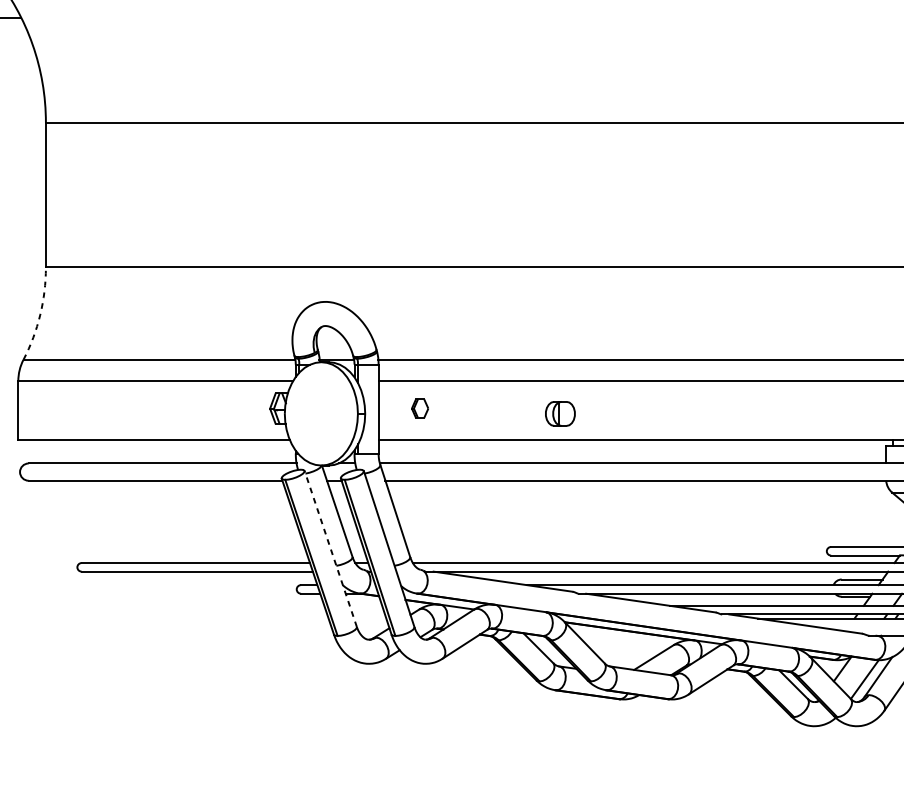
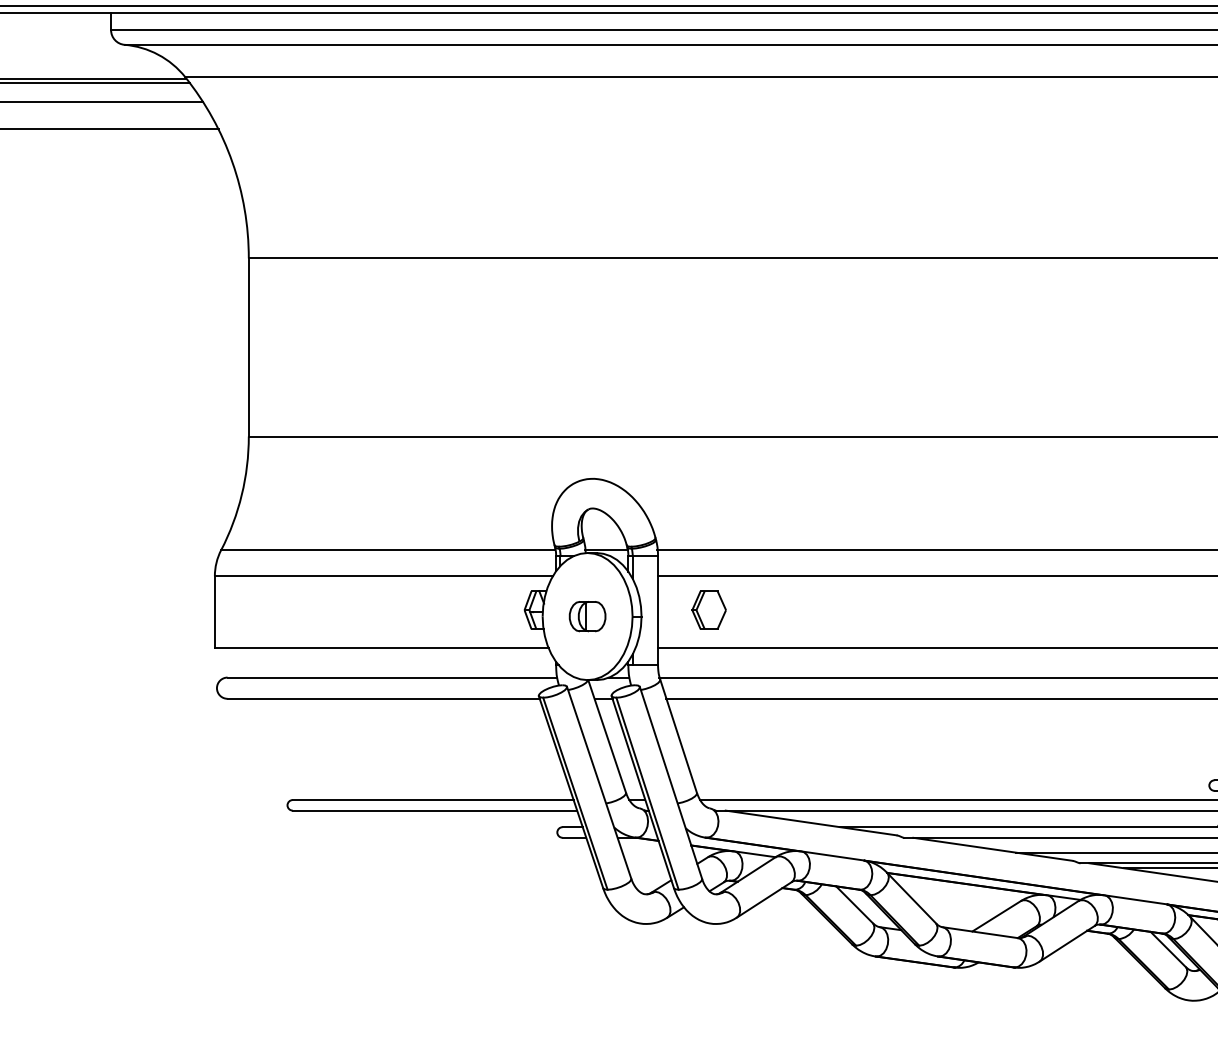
arc: (39, 314) -> (241, 494), dashed -> solid
part: (419, 408) -> (708, 609), size x1.67
part: (560, 413) -> (587, 616), moved
line: (331, 548) -> (599, 782), dashed -> solid

